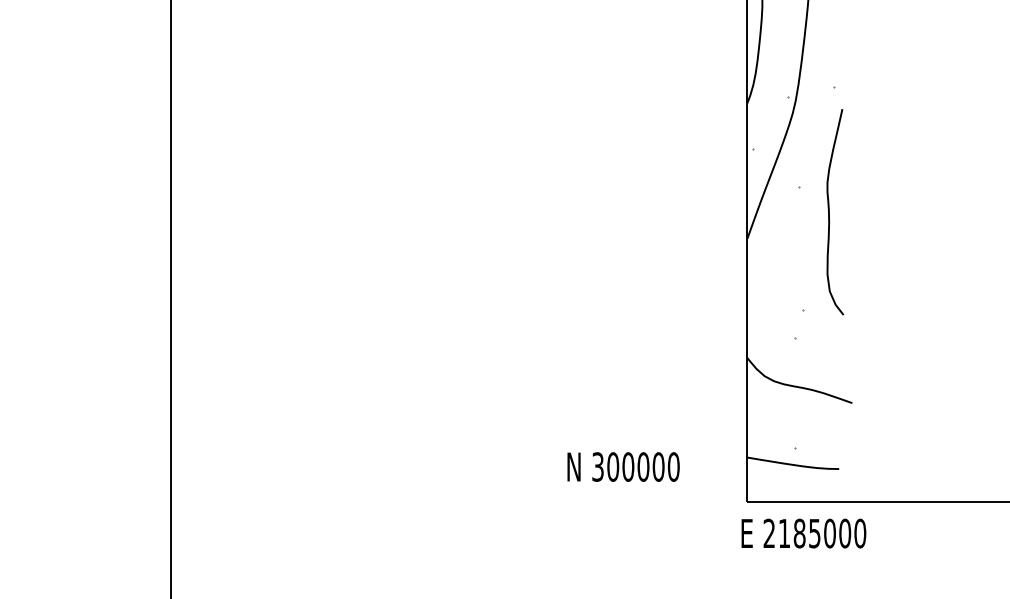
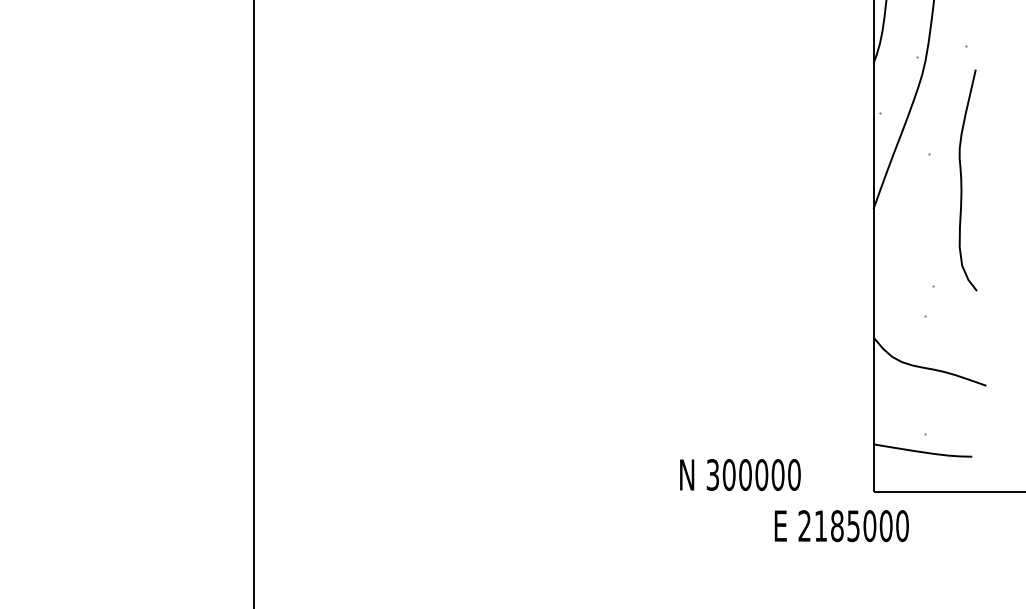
text: (623, 466) -> (740, 474), moved
text: (803, 533) -> (841, 526), moved

